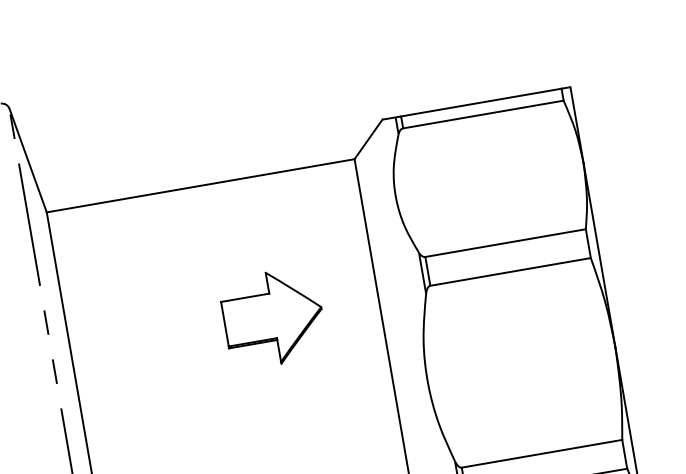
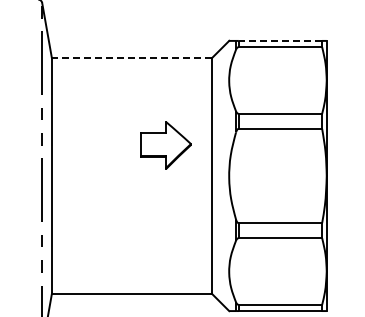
line: (481, 101) -> (280, 40), solid -> dashed
line: (200, 186) -> (131, 58), solid -> dashed
part: (272, 318) -> (165, 145), moved

